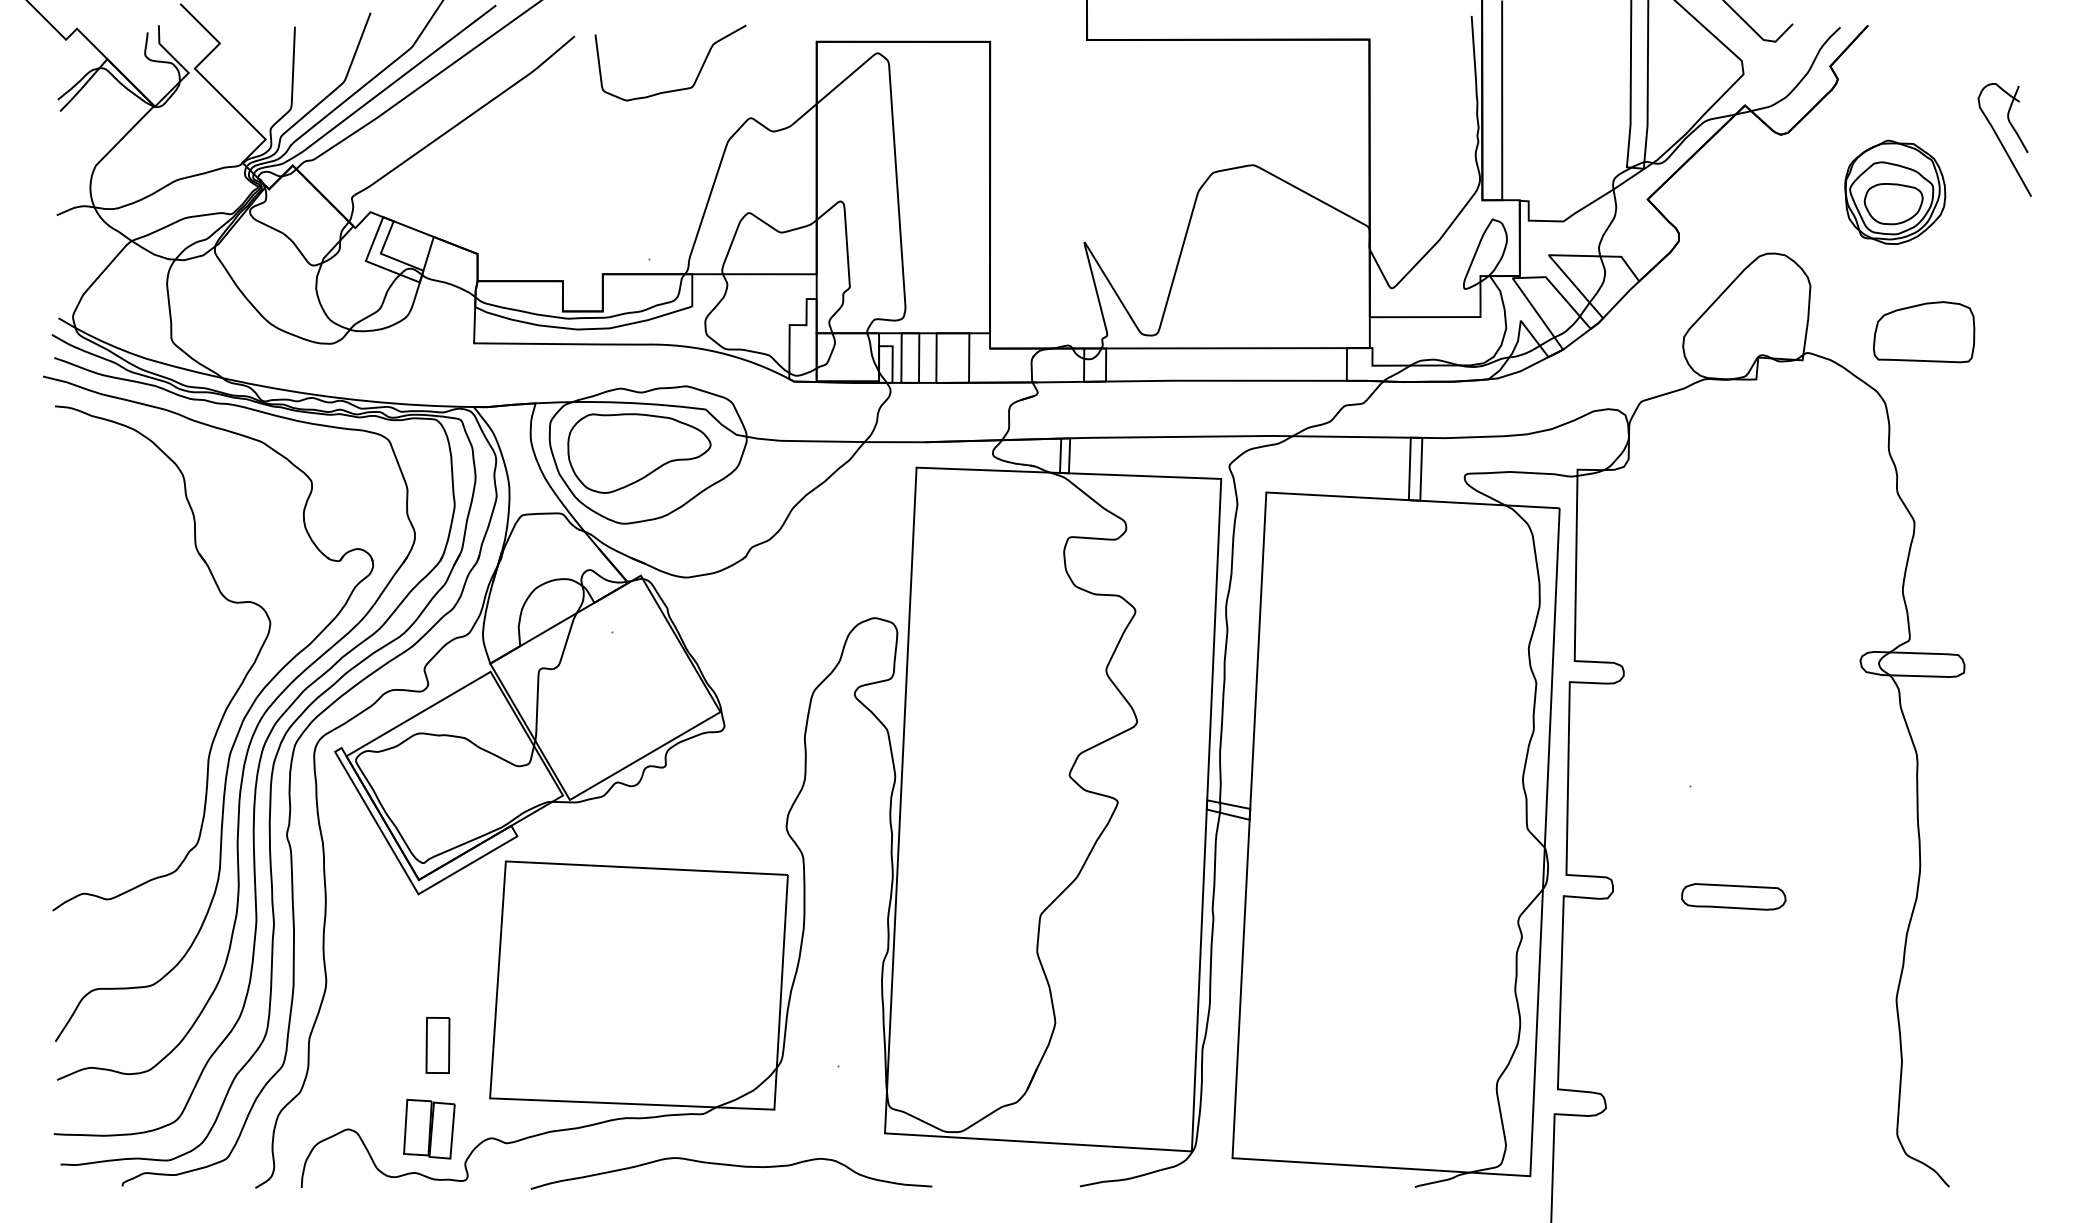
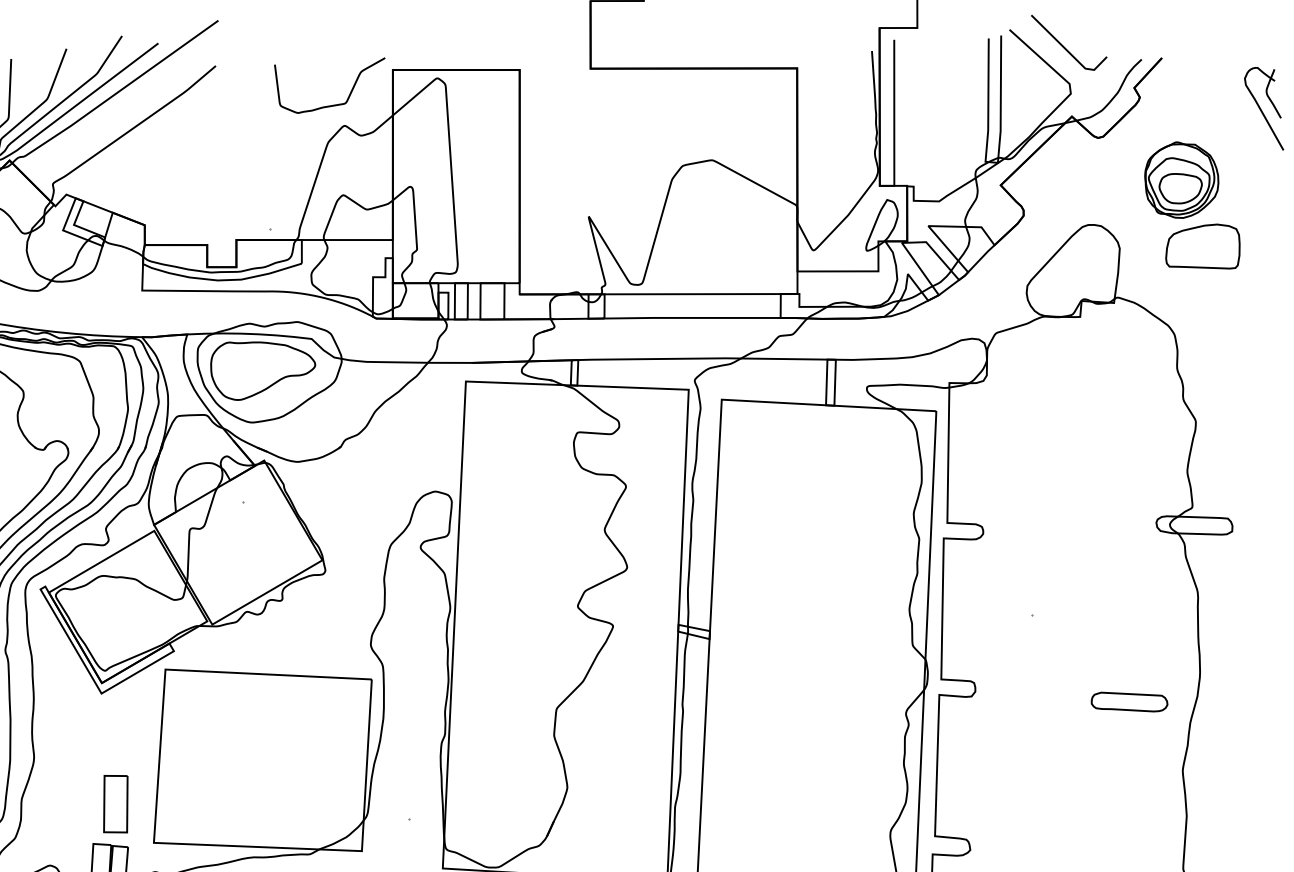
curve: (674, 89) -> (332, 104), moved
part: (2004, 139) -> (1263, 108), moved
part: (1924, 332) -> (1203, 246), moved
part: (1733, 896) -> (1129, 701), moved
part: (437, 1045) -> (115, 804), size x1.4

